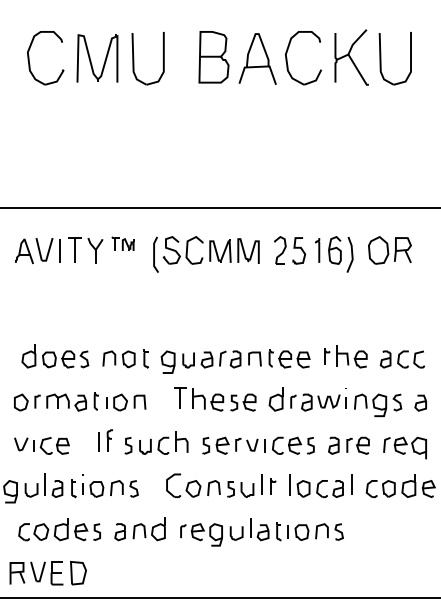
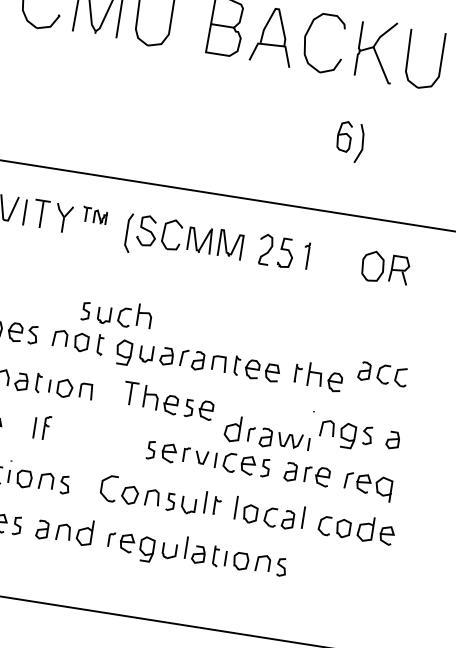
part: (340, 254) -> (349, 141), moved
part: (401, 359) -> (381, 374), moved
part: (307, 399) -> (267, 434), moved
part: (156, 442) -> (117, 312), moved

